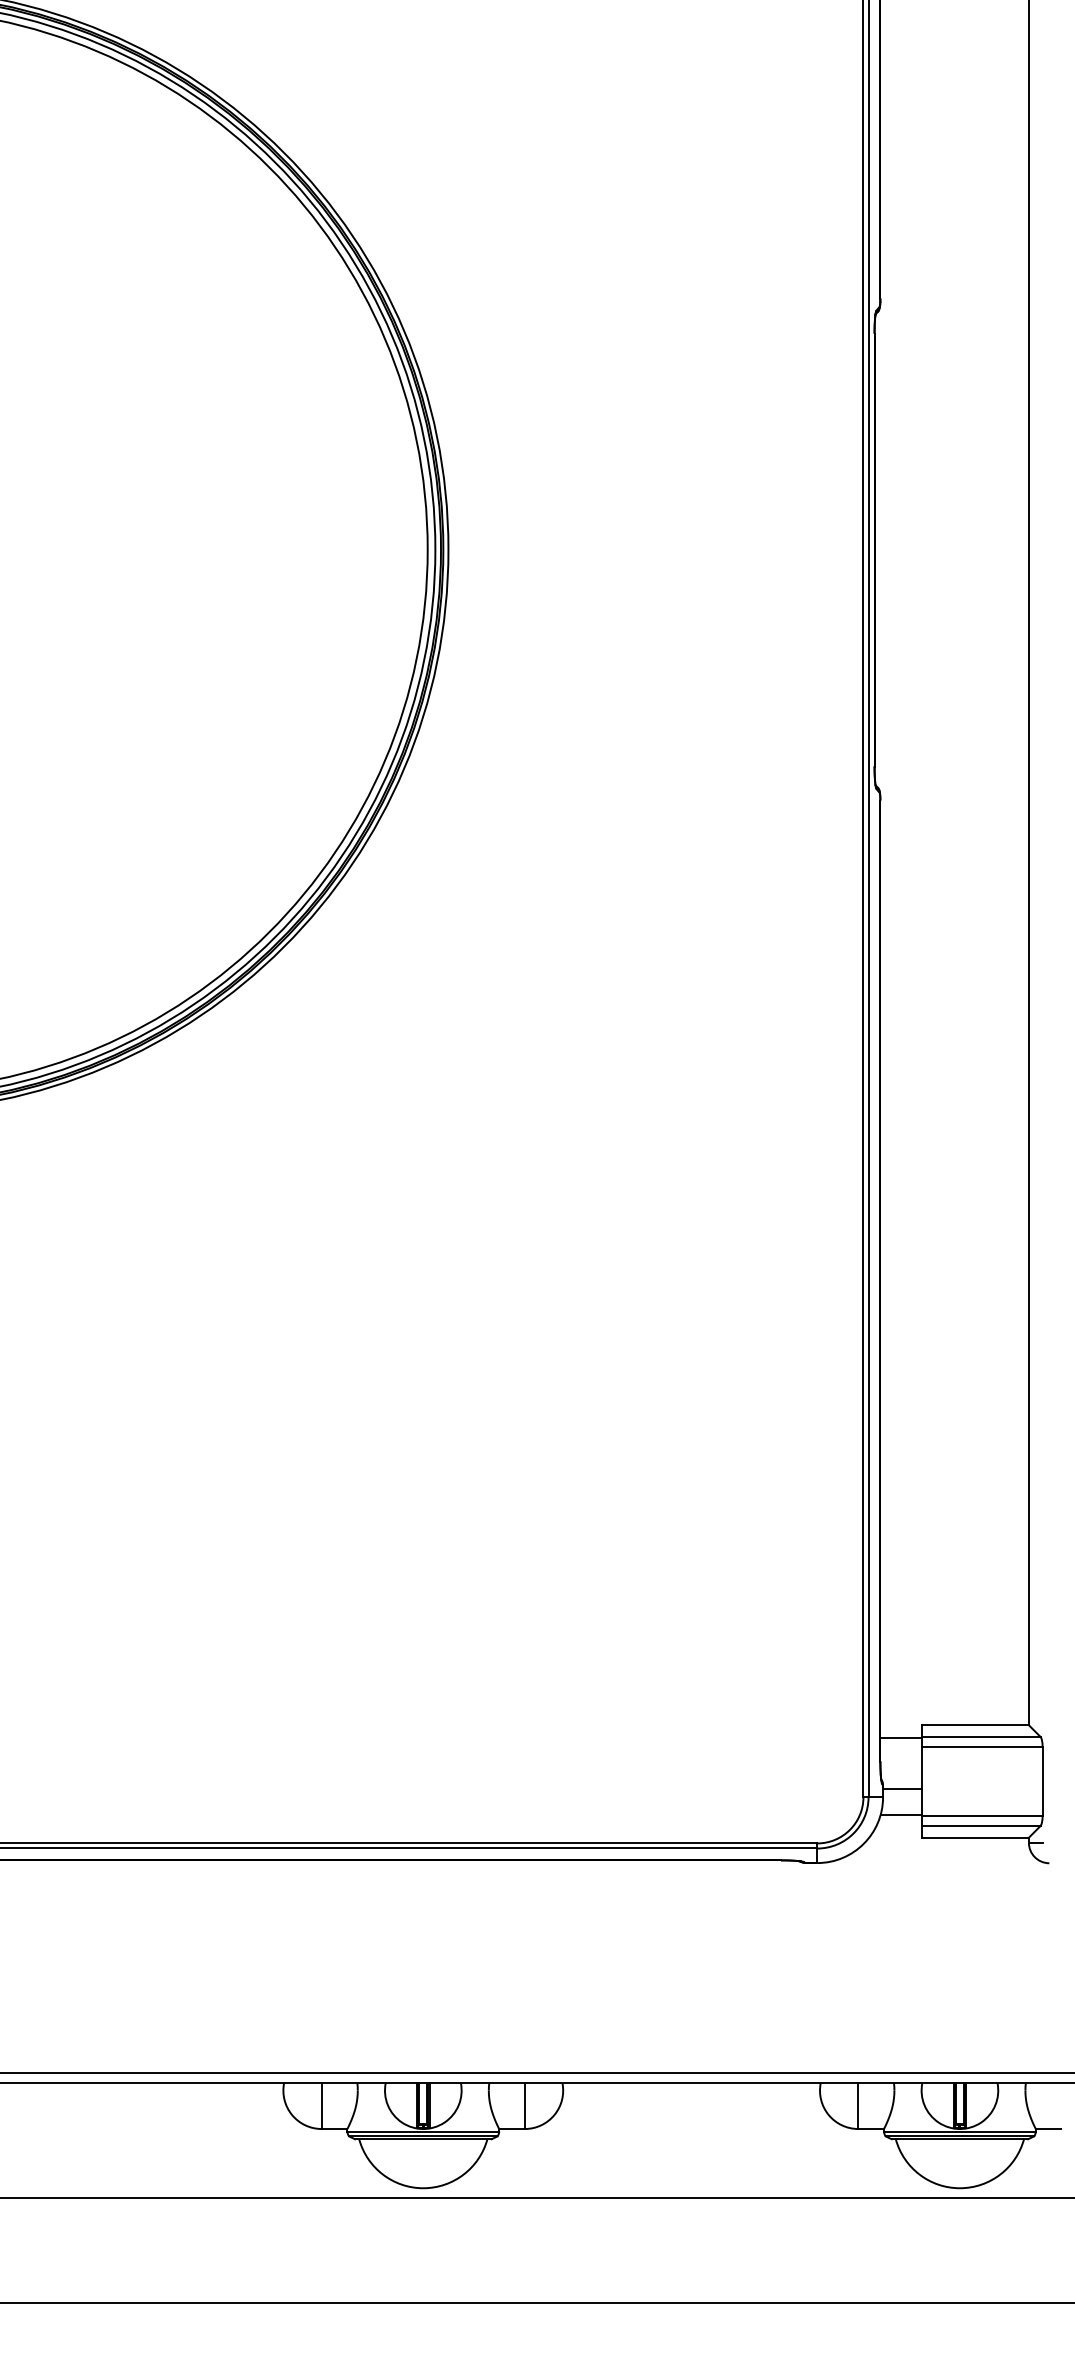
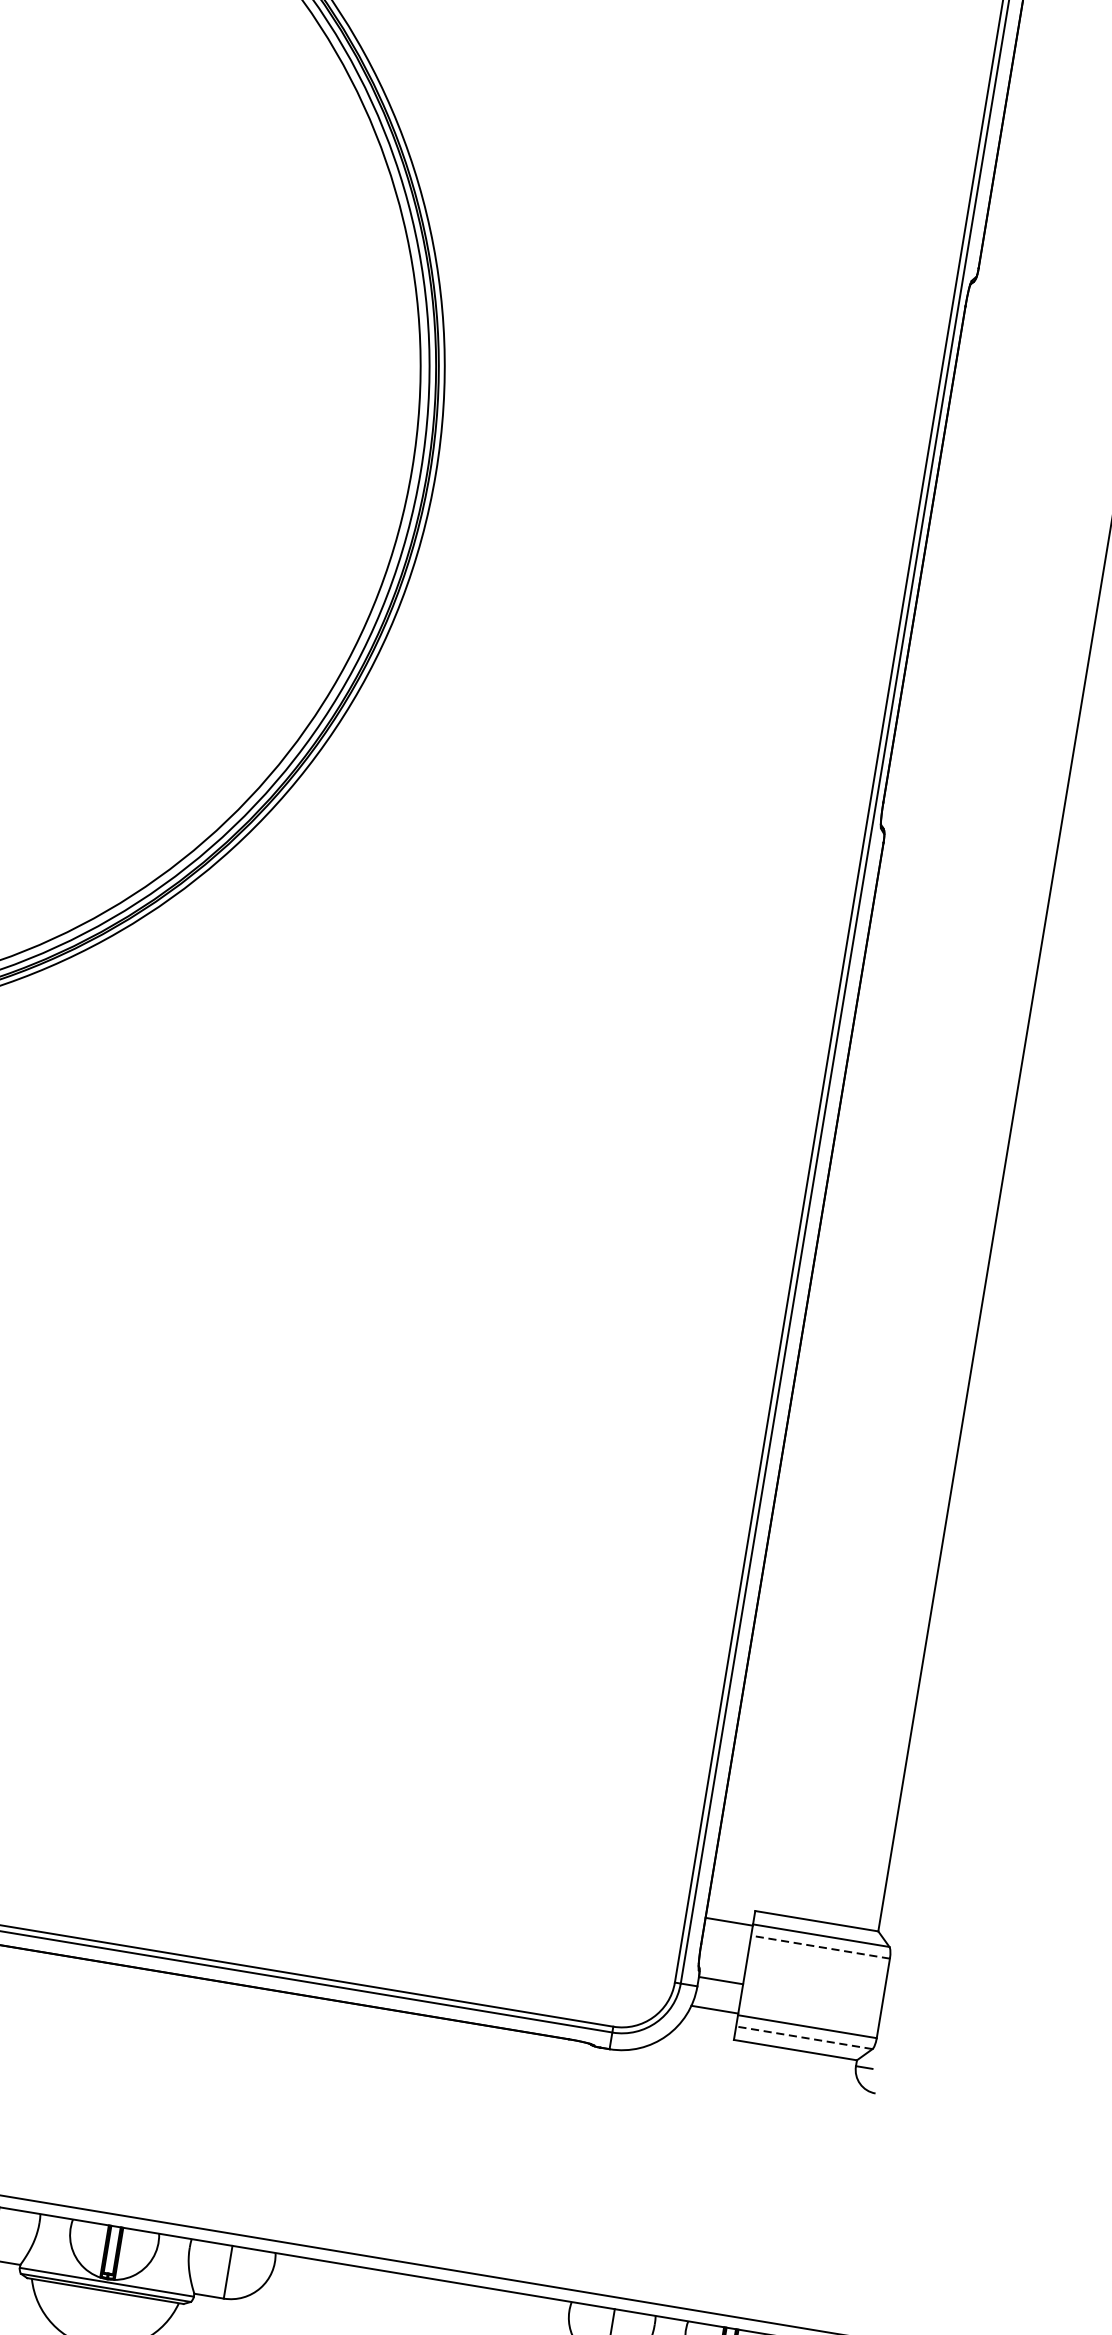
line: (982, 1746) -> (821, 1946), solid -> dashed
line: (980, 1826) -> (803, 2038), solid -> dashed

